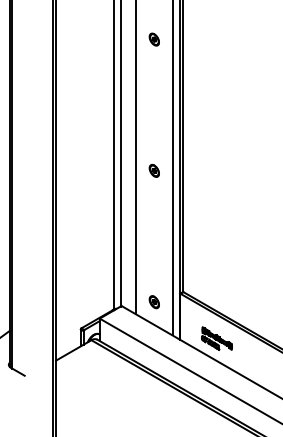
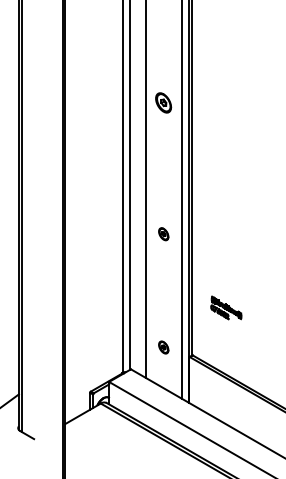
part: (154, 39) -> (163, 102), size x1.6
part: (154, 302) -> (163, 347), moved
part: (217, 338) -> (226, 307), moved

